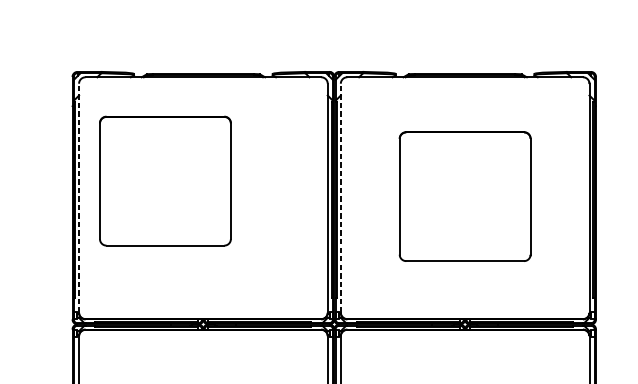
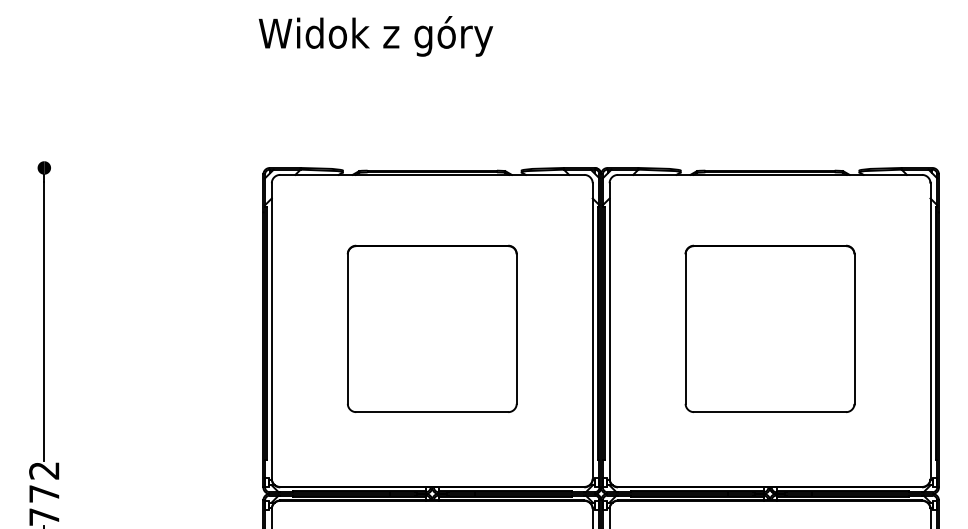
part: (164, 180) -> (431, 328), moved
line: (78, 197) -> (271, 330), dashed -> solid
line: (340, 197) -> (609, 330), dashed -> solid

